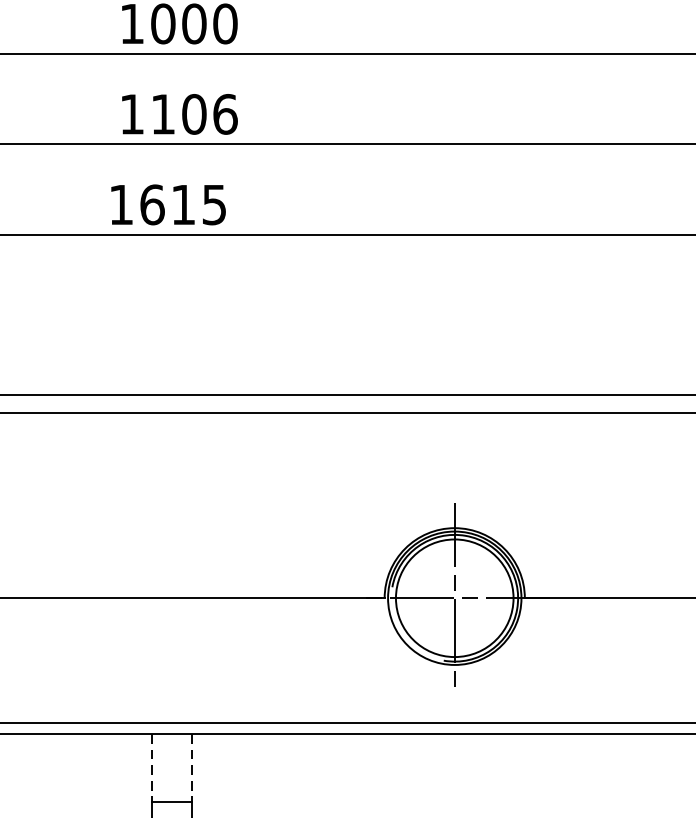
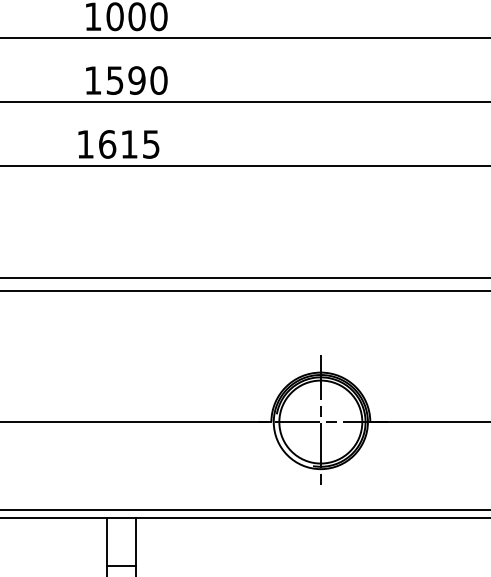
text: (194, 114) -> (137, 80), 1106 -> 1590
line: (152, 767) -> (107, 541), dashed -> solid
line: (192, 767) -> (135, 541), dashed -> solid

